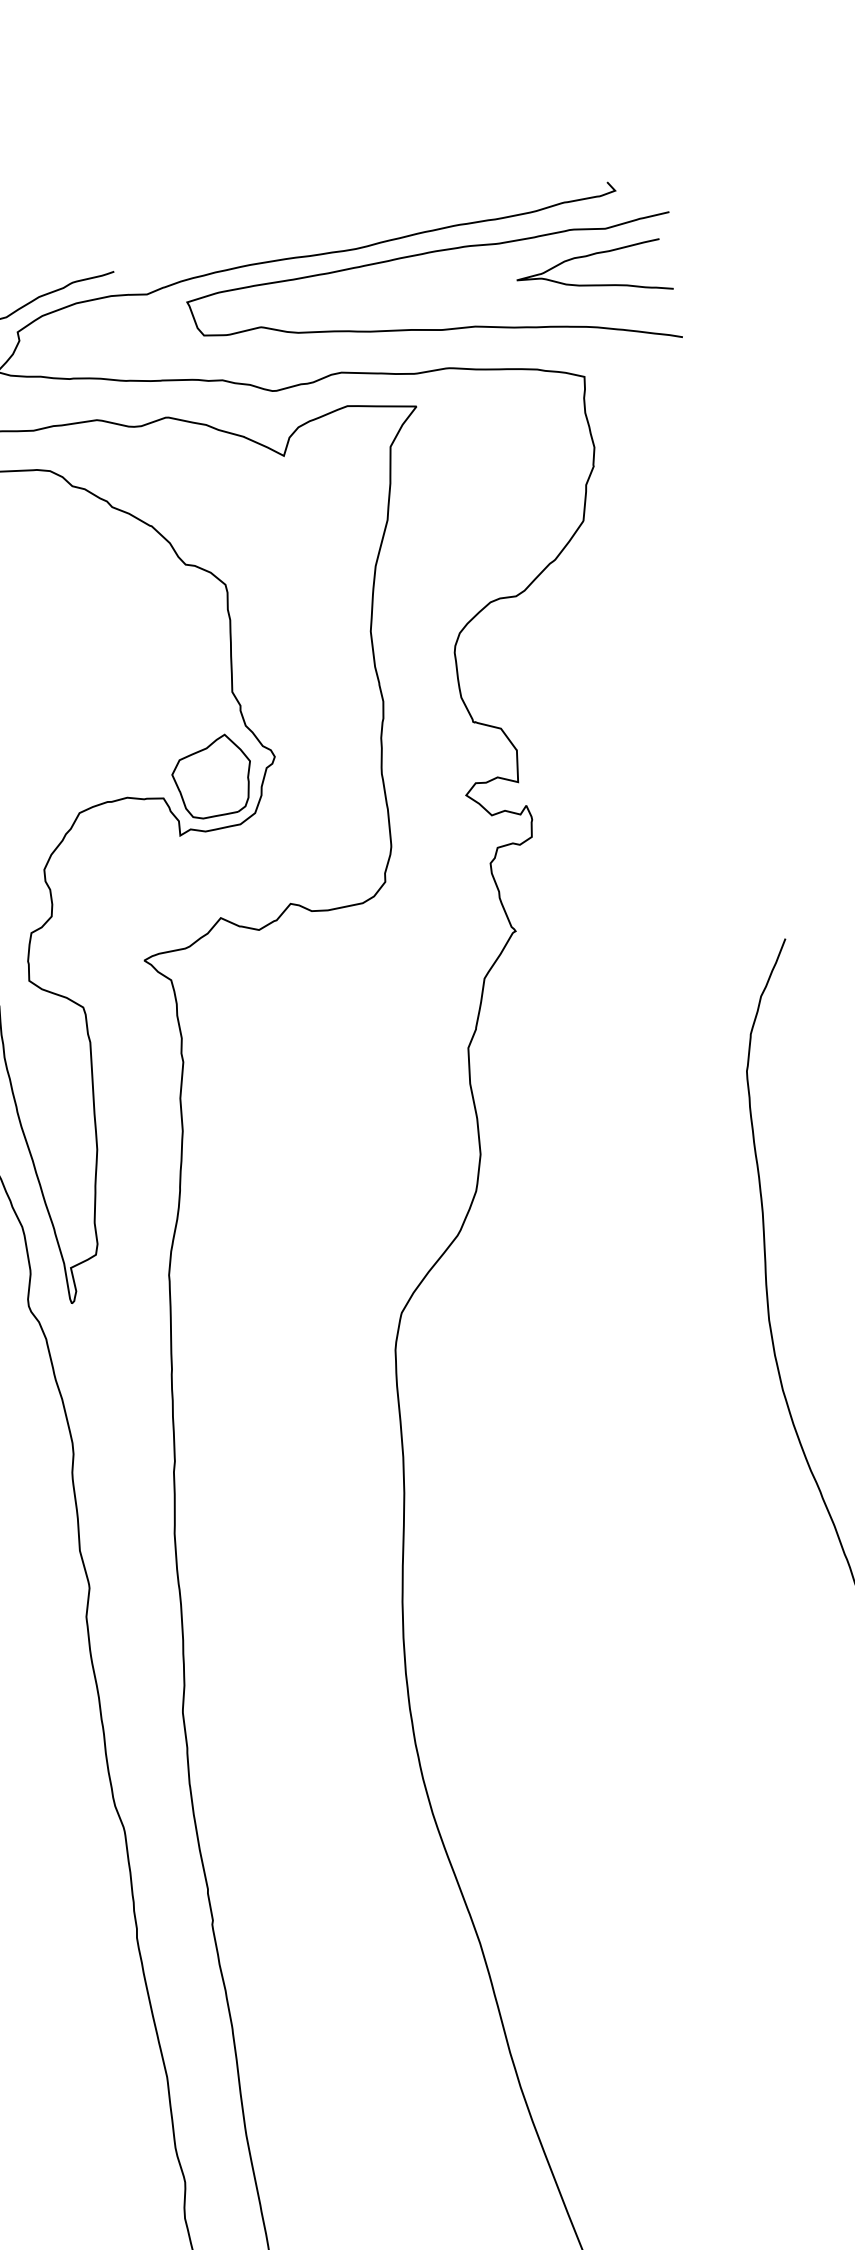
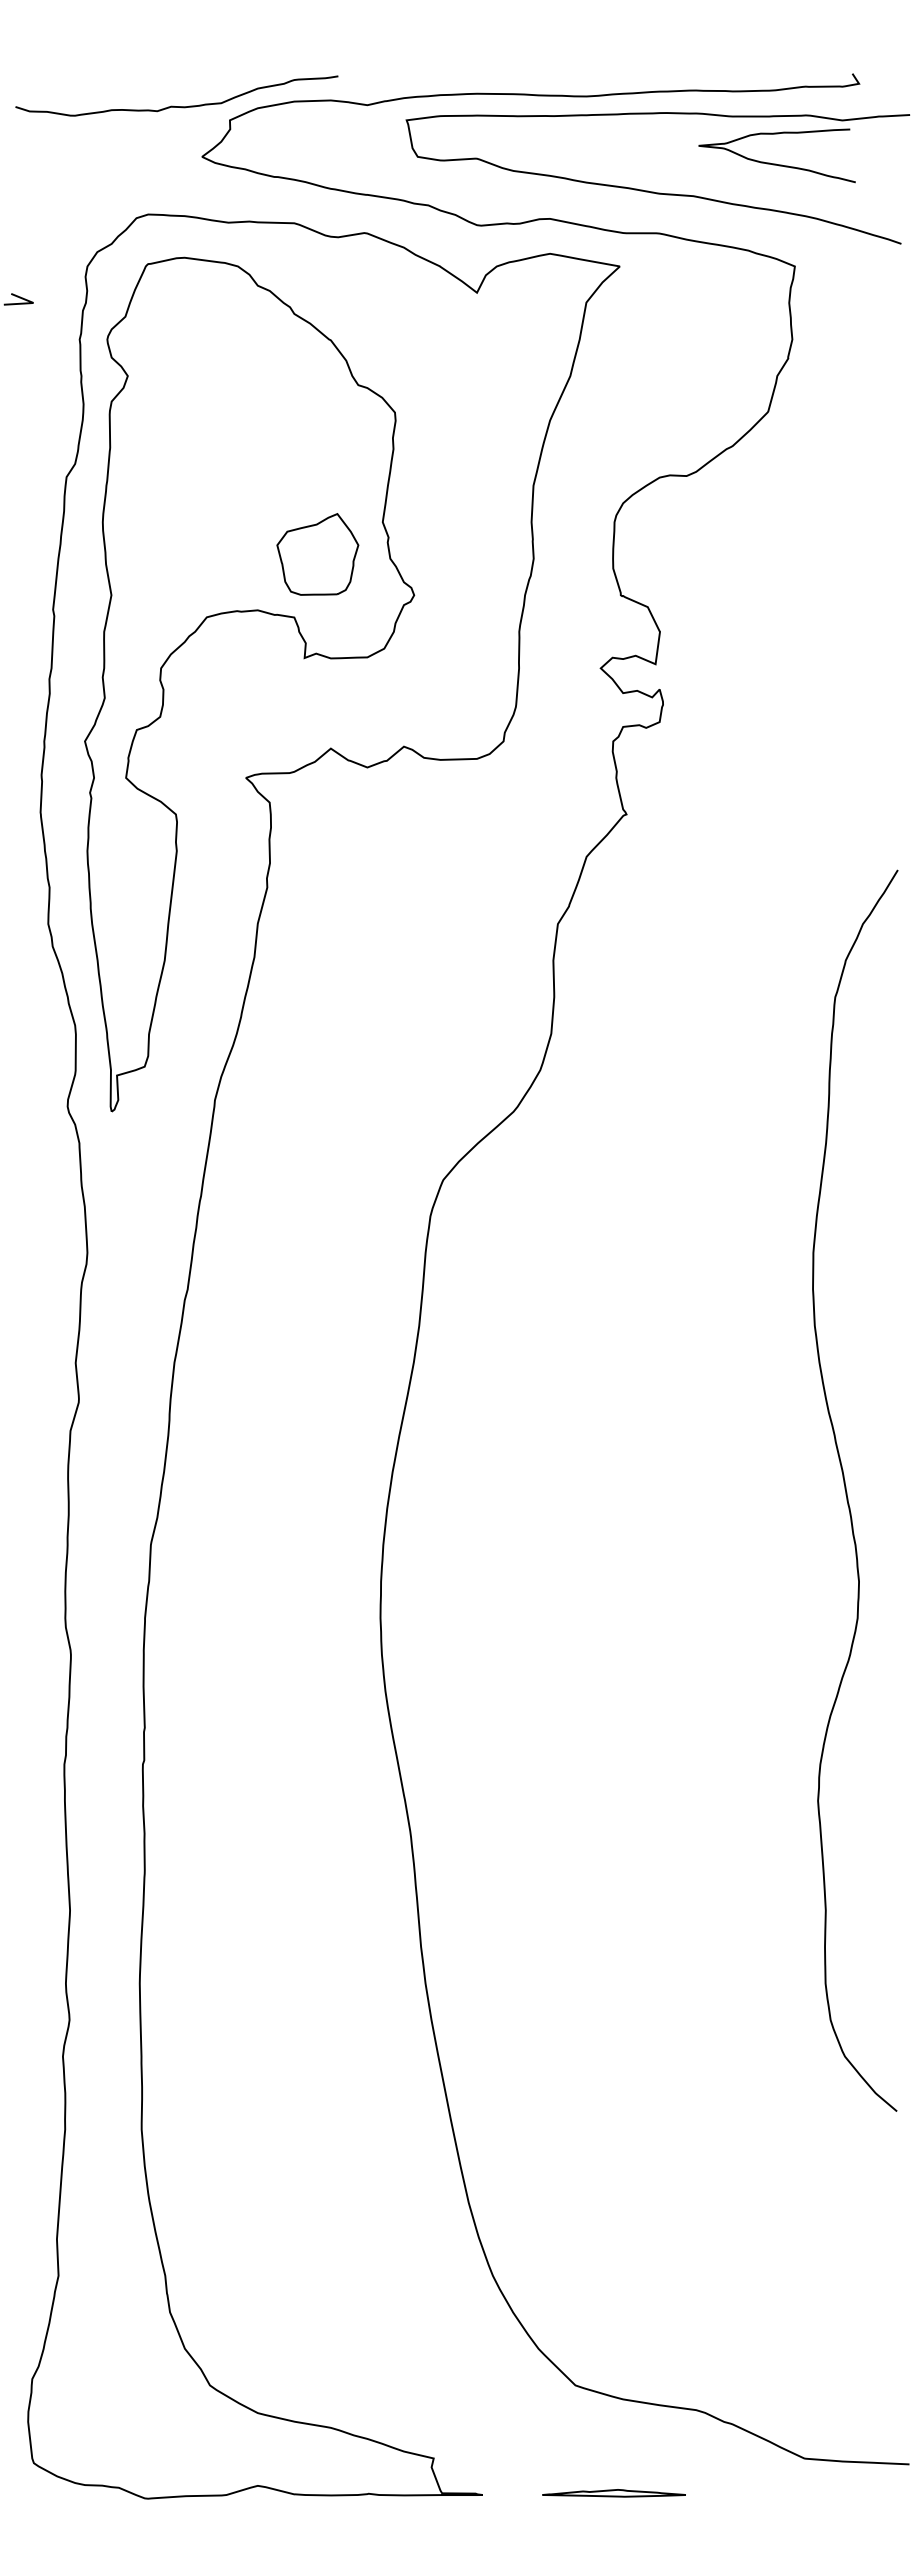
curve: (594, 284) -> (776, 163), moved
part: (212, 776) -> (317, 554), moved

